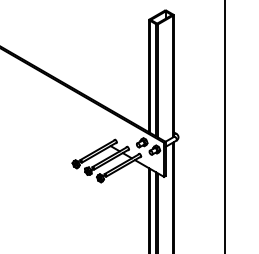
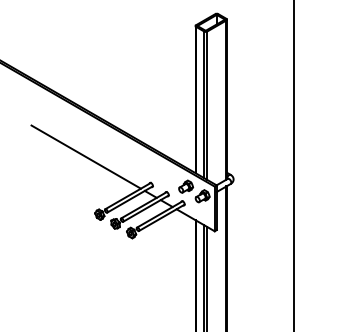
line: (65, 120) -> (85, 157), added

